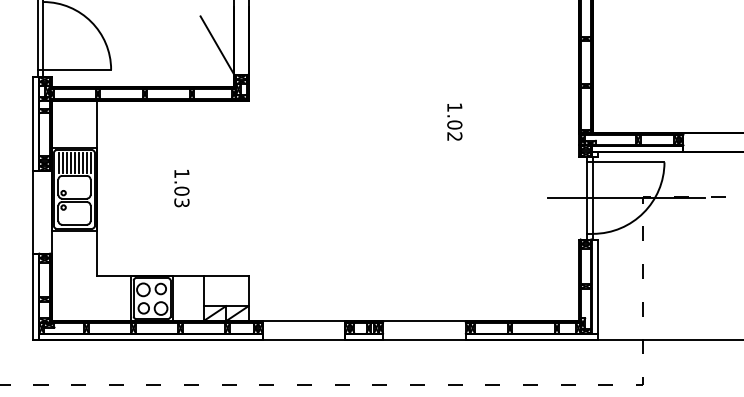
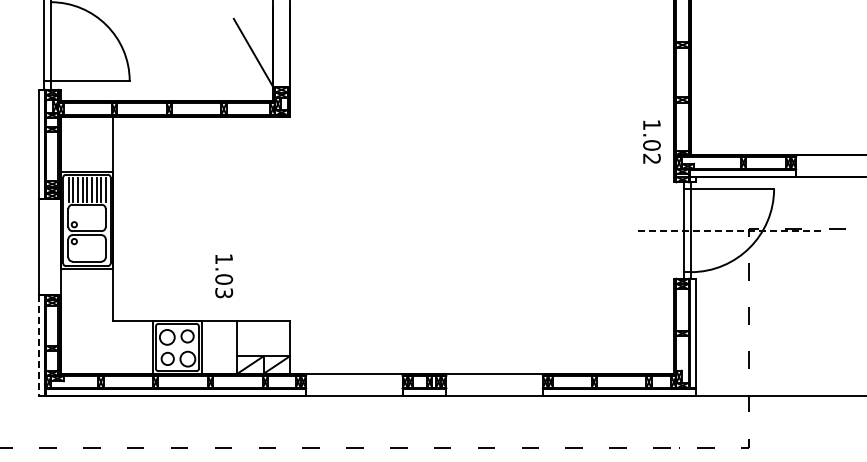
text: (454, 121) -> (651, 141), moved
text: (182, 188) -> (224, 276), moved
line: (626, 198) -> (729, 230), solid -> dashed
line: (32, 296) -> (38, 345), solid -> dashed

